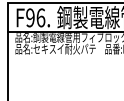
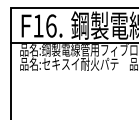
text: (30, 17) -> (38, 25), F96. -> F16.

